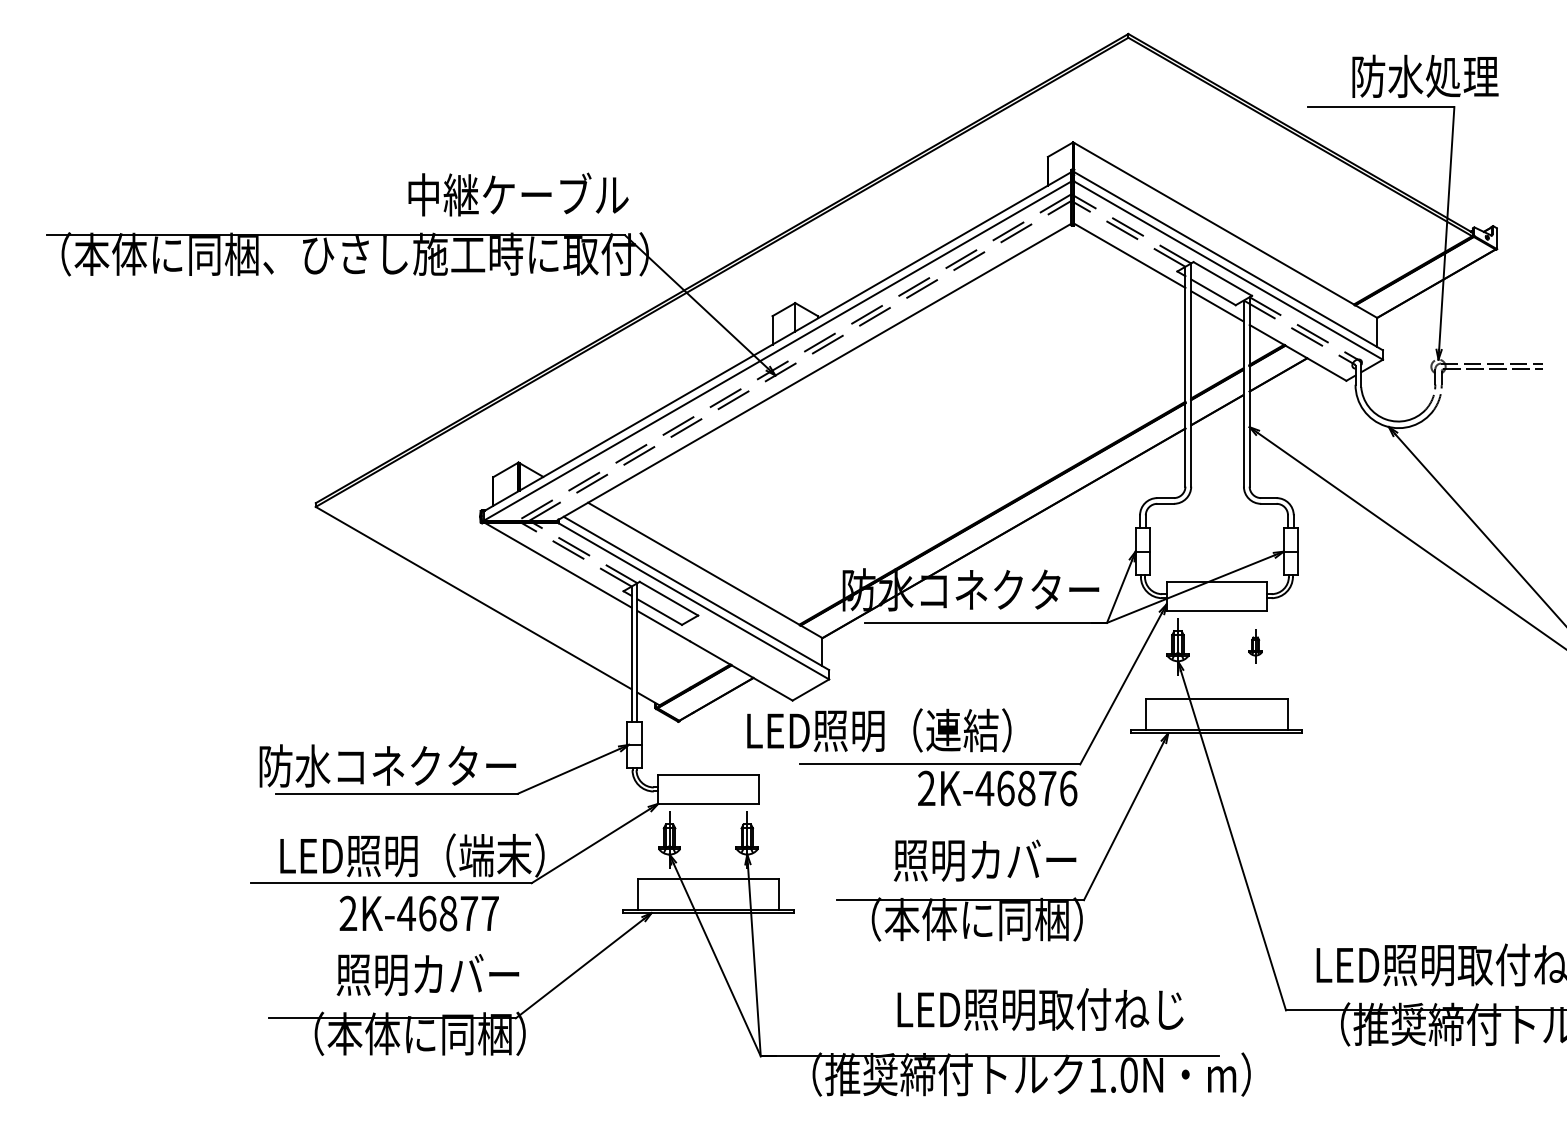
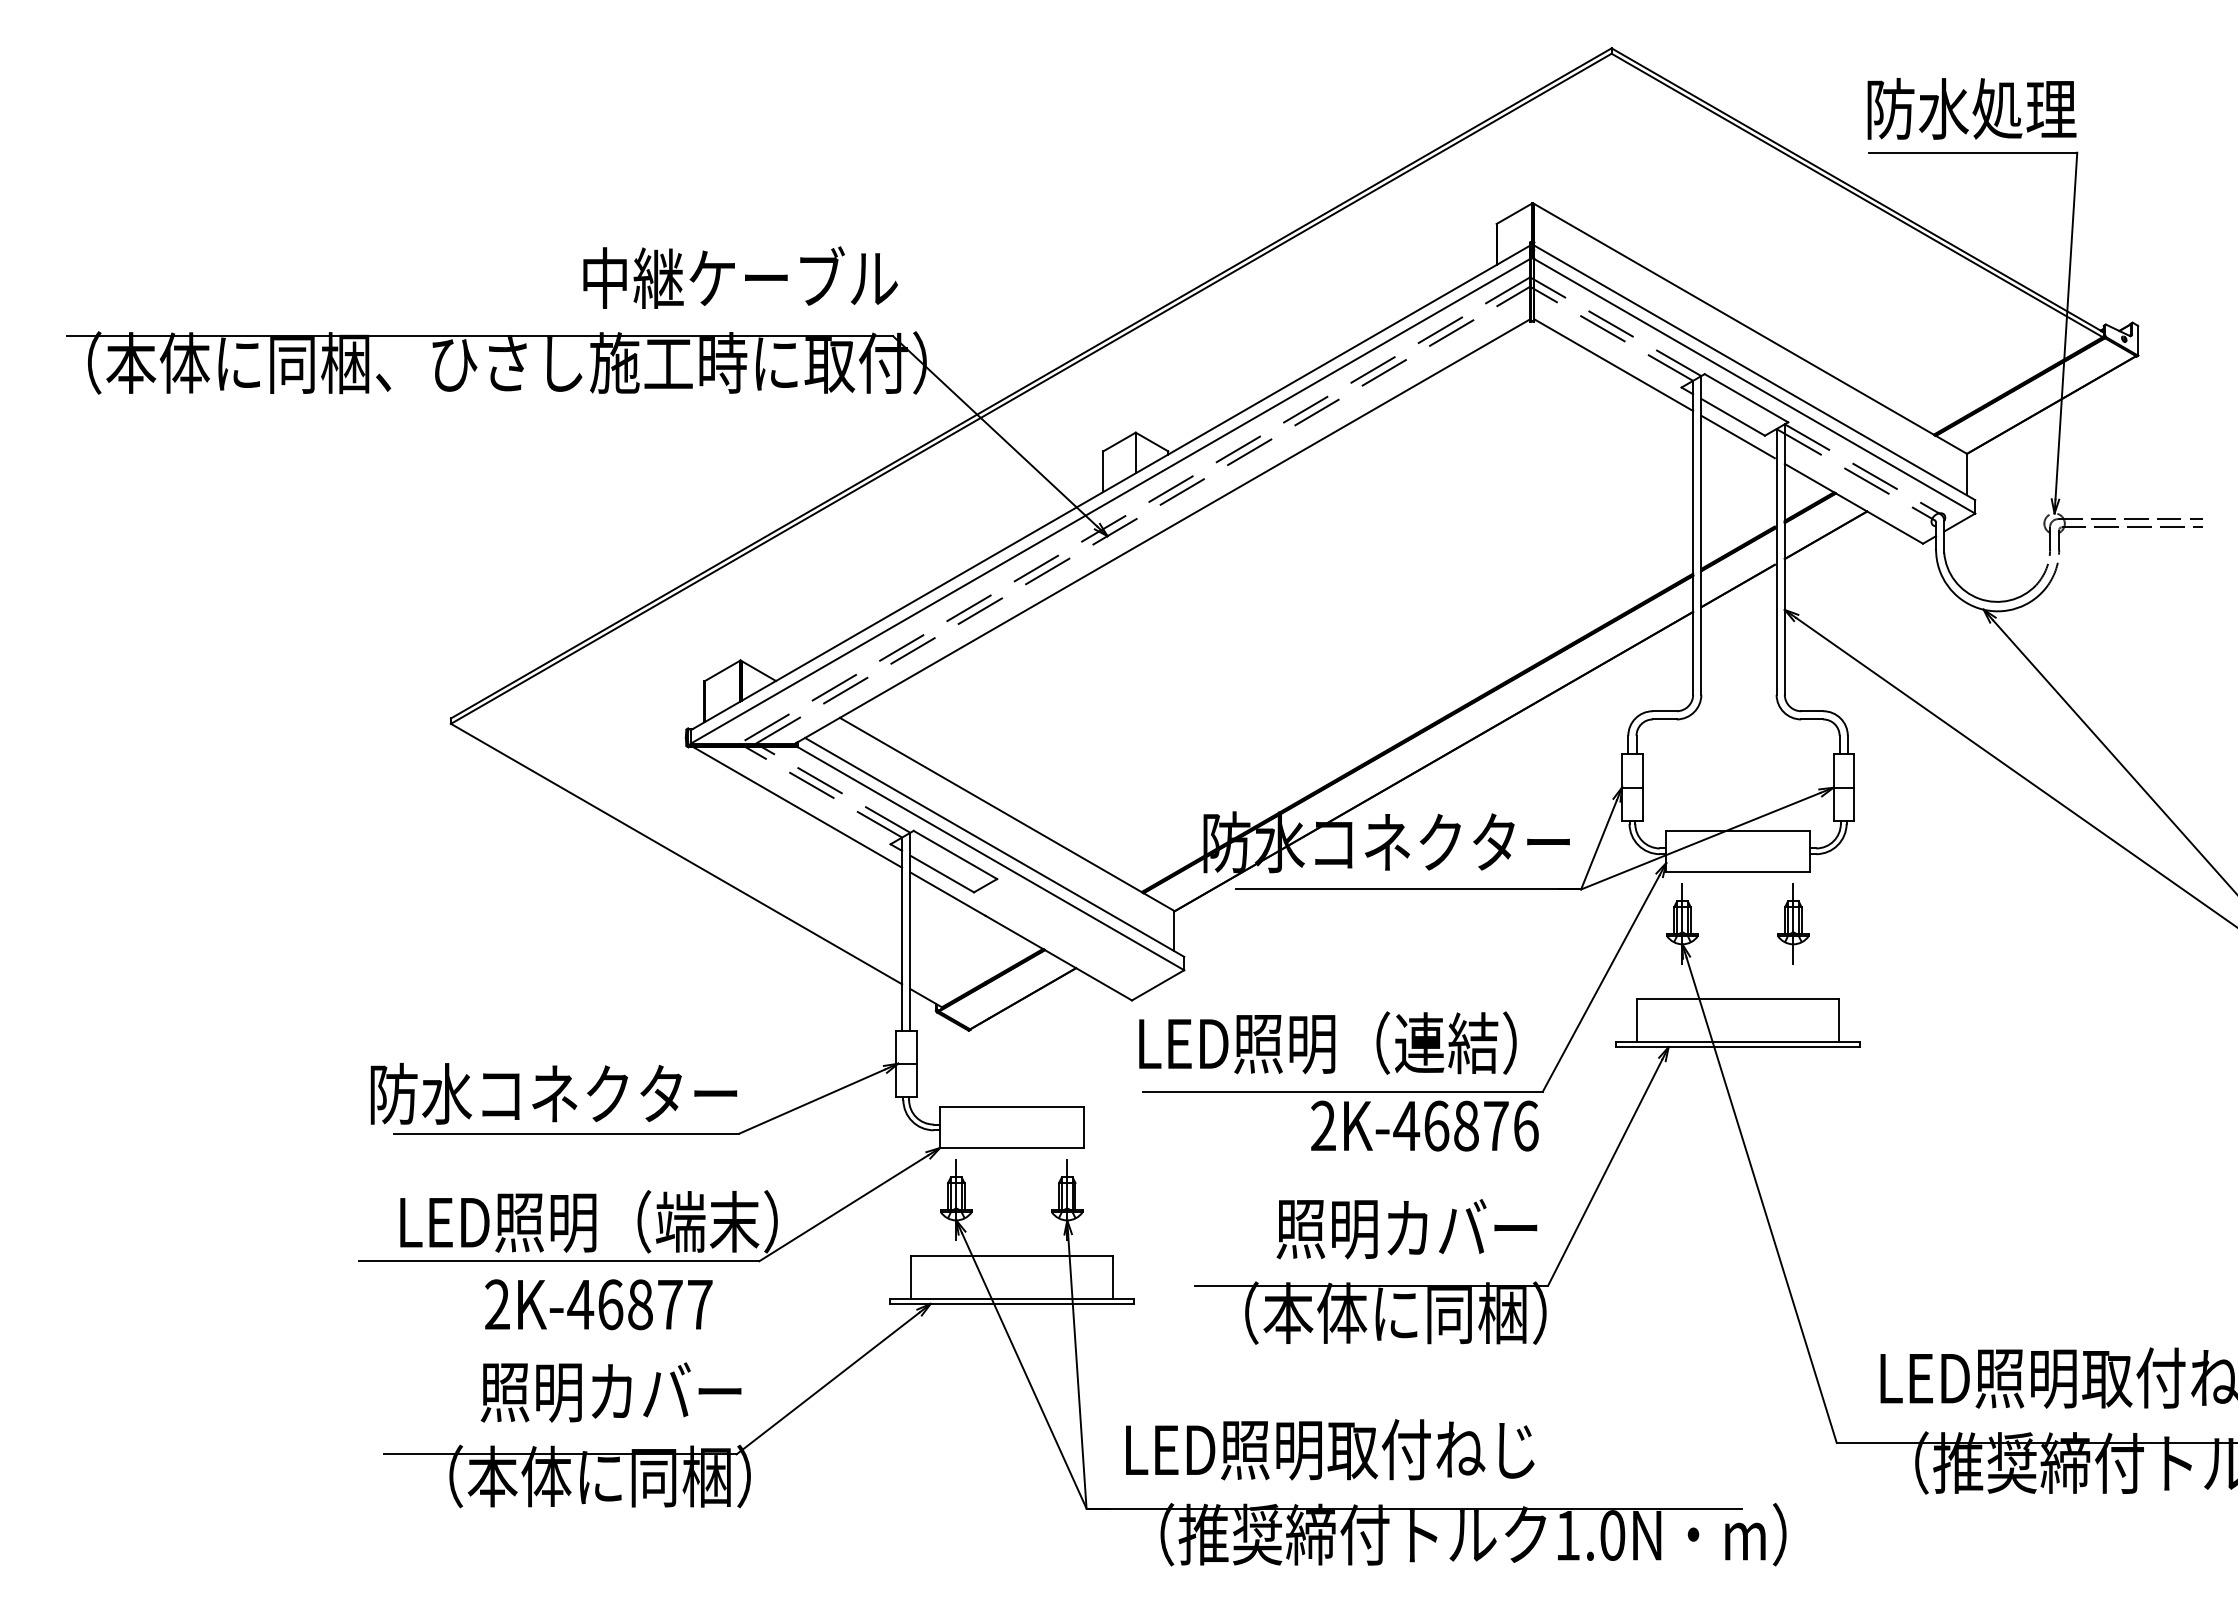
text: (1425, 76) -> (1971, 108), moved
part: (1255, 646) -> (1793, 923), size x1.67
text: (879, 730) -> (1327, 1042), moved
text: (1040, 1009) -> (1330, 1449), moved

